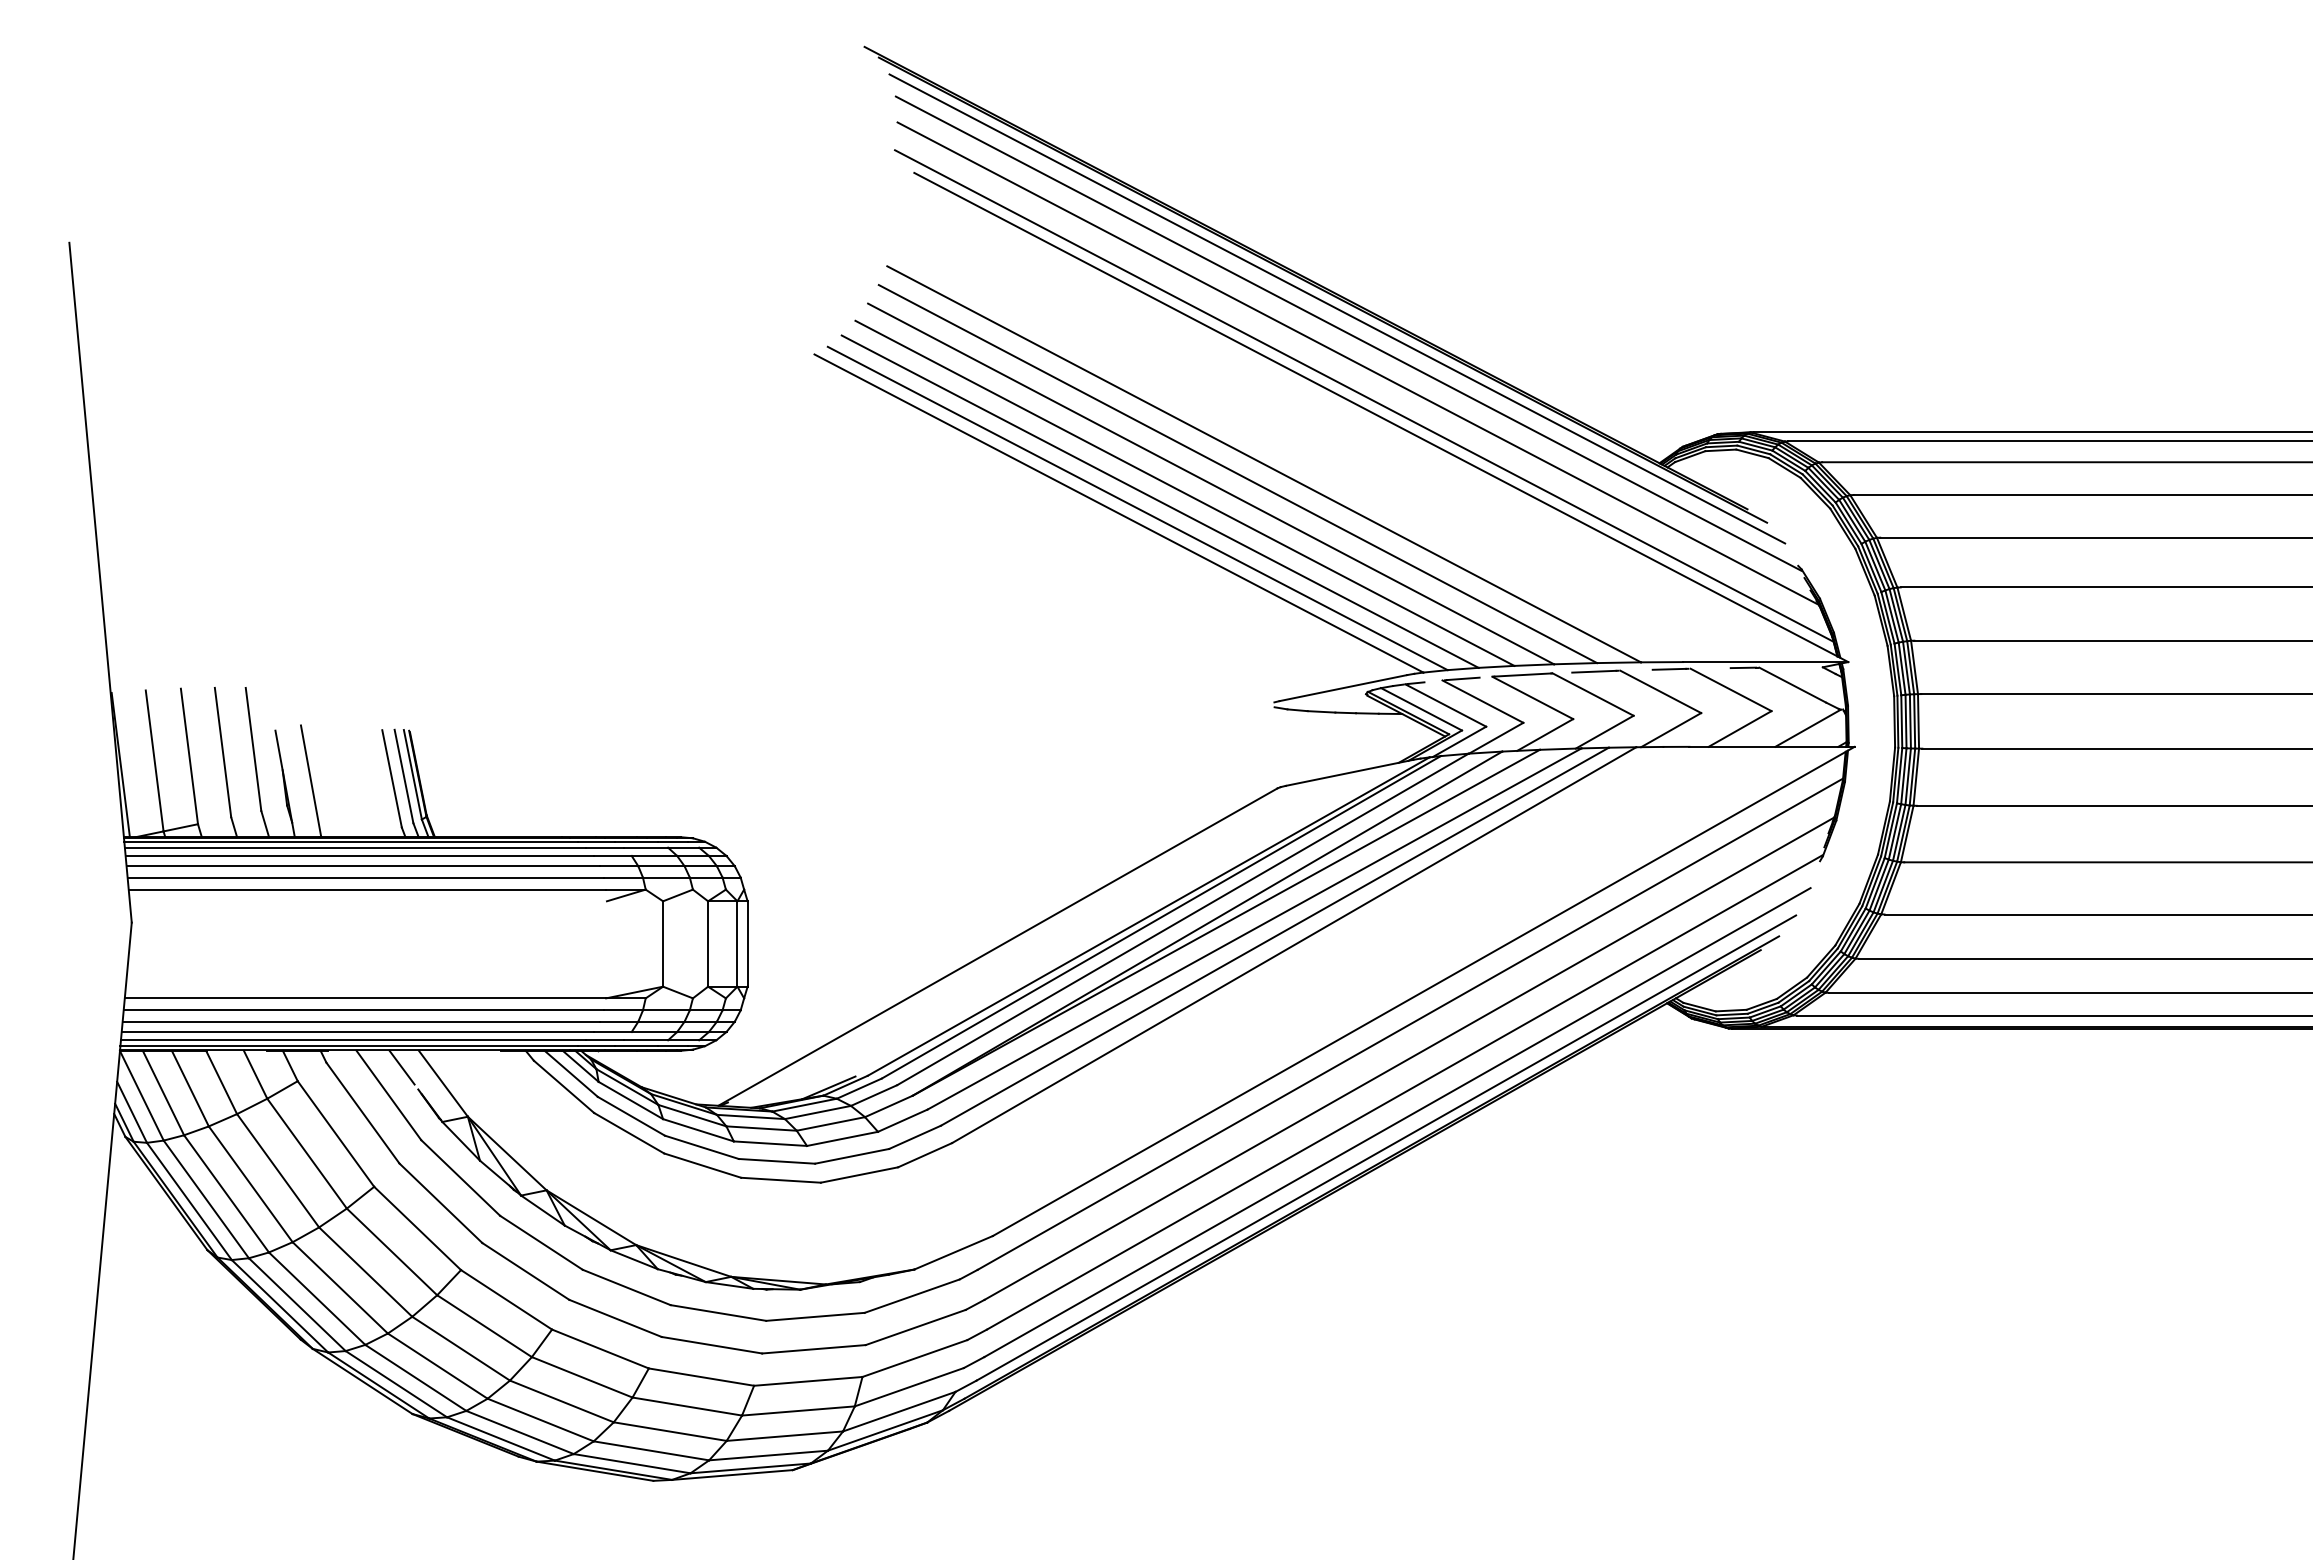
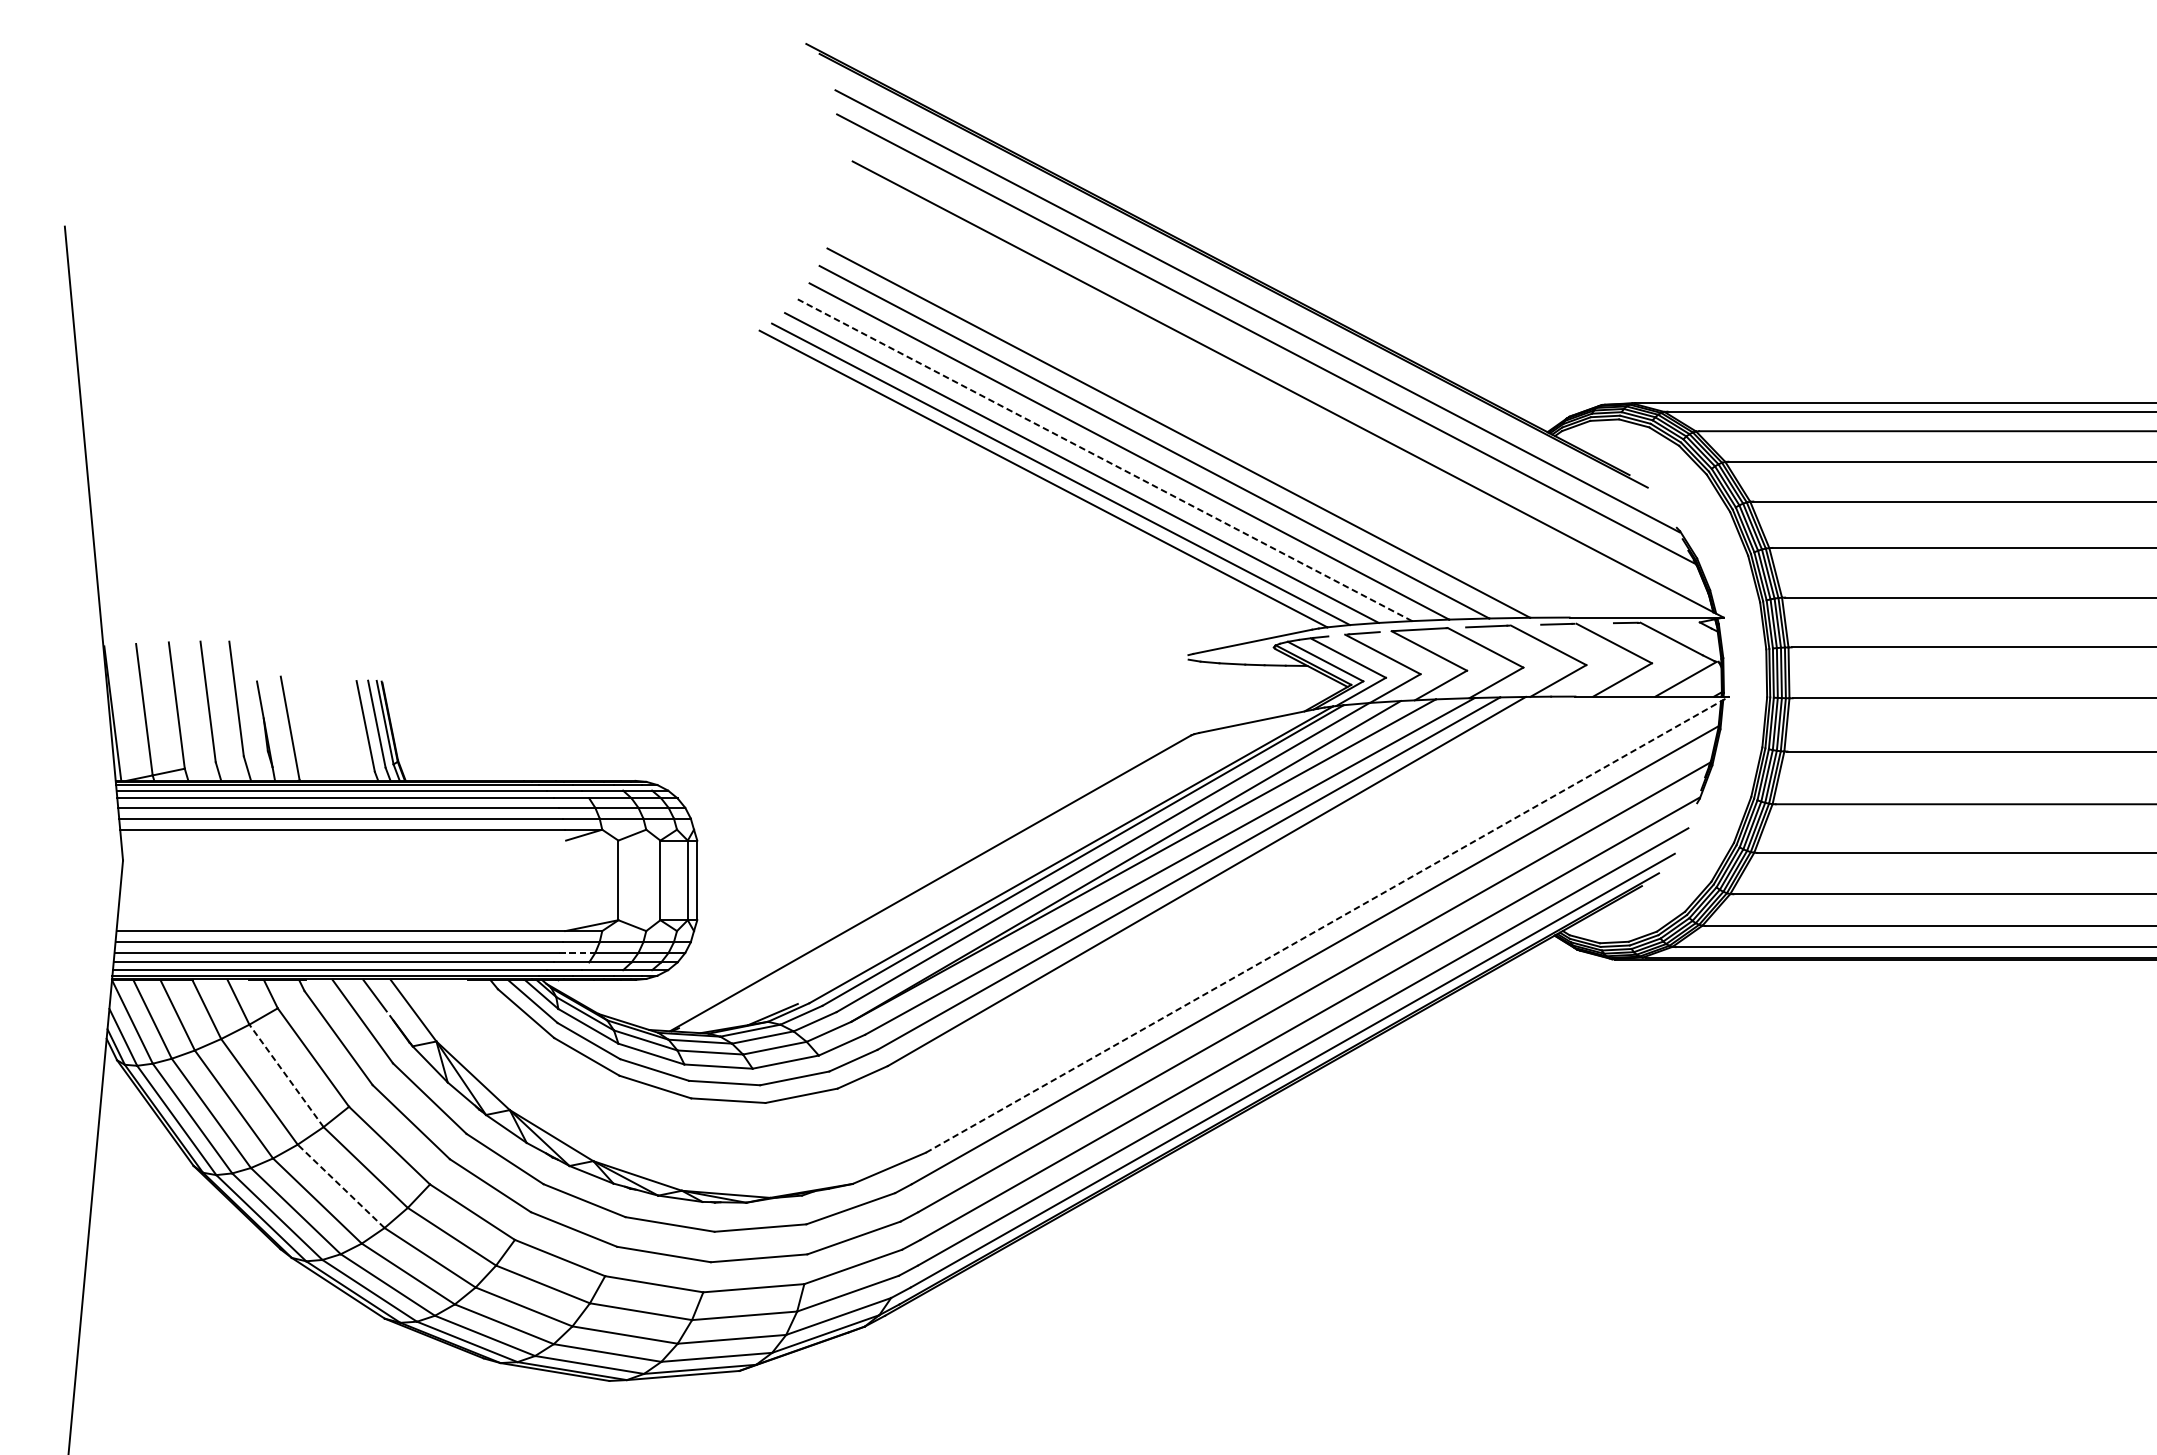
line: (1337, 308) -> (1247, 287), removed
line: (1364, 395) -> (1272, 368), removed
line: (1184, 493) -> (1104, 460), solid -> dashed
line: (1424, 991) -> (1328, 924), solid -> dashed
line: (619, 1021) -> (577, 952), solid -> dashed
line: (307, 1153) -> (286, 1075), solid -> dashed
line: (365, 1272) -> (340, 1186), solid -> dashed

